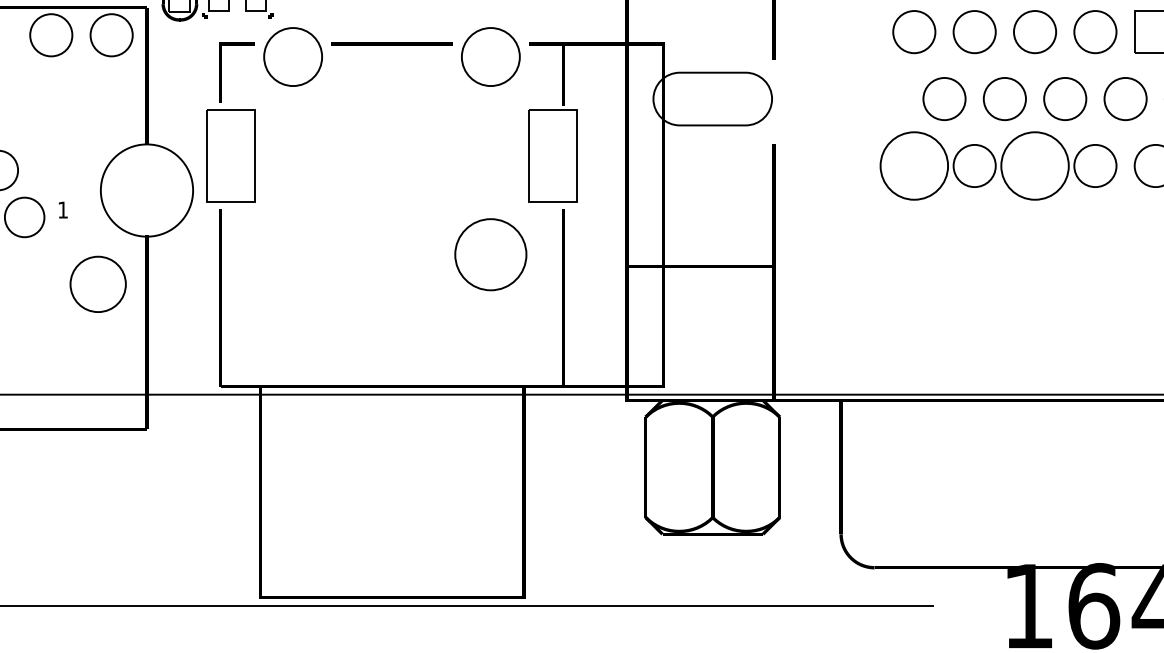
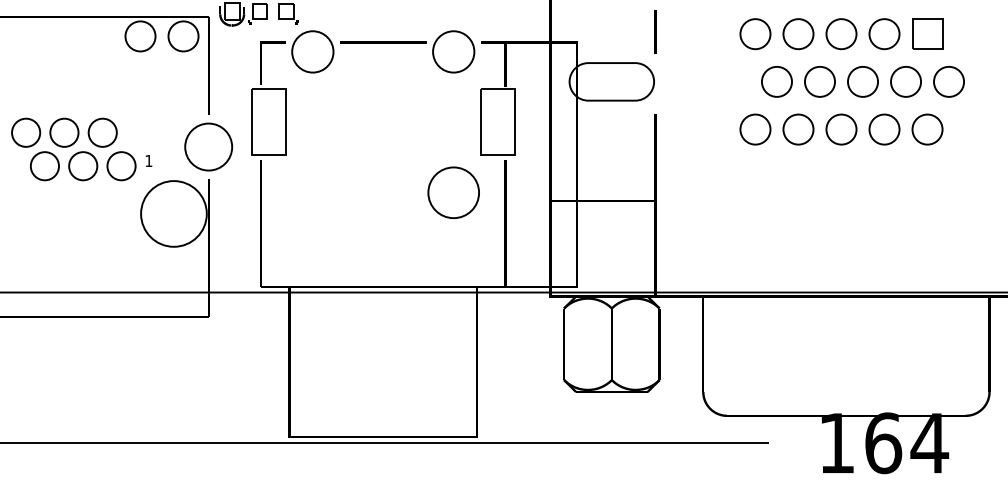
circle: (914, 165) -> (755, 129), size x0.62
circle: (1035, 165) -> (841, 129), size x0.62
circle: (146, 189) -> (208, 146), size x0.71
circle: (97, 283) -> (173, 213), size x1.67

